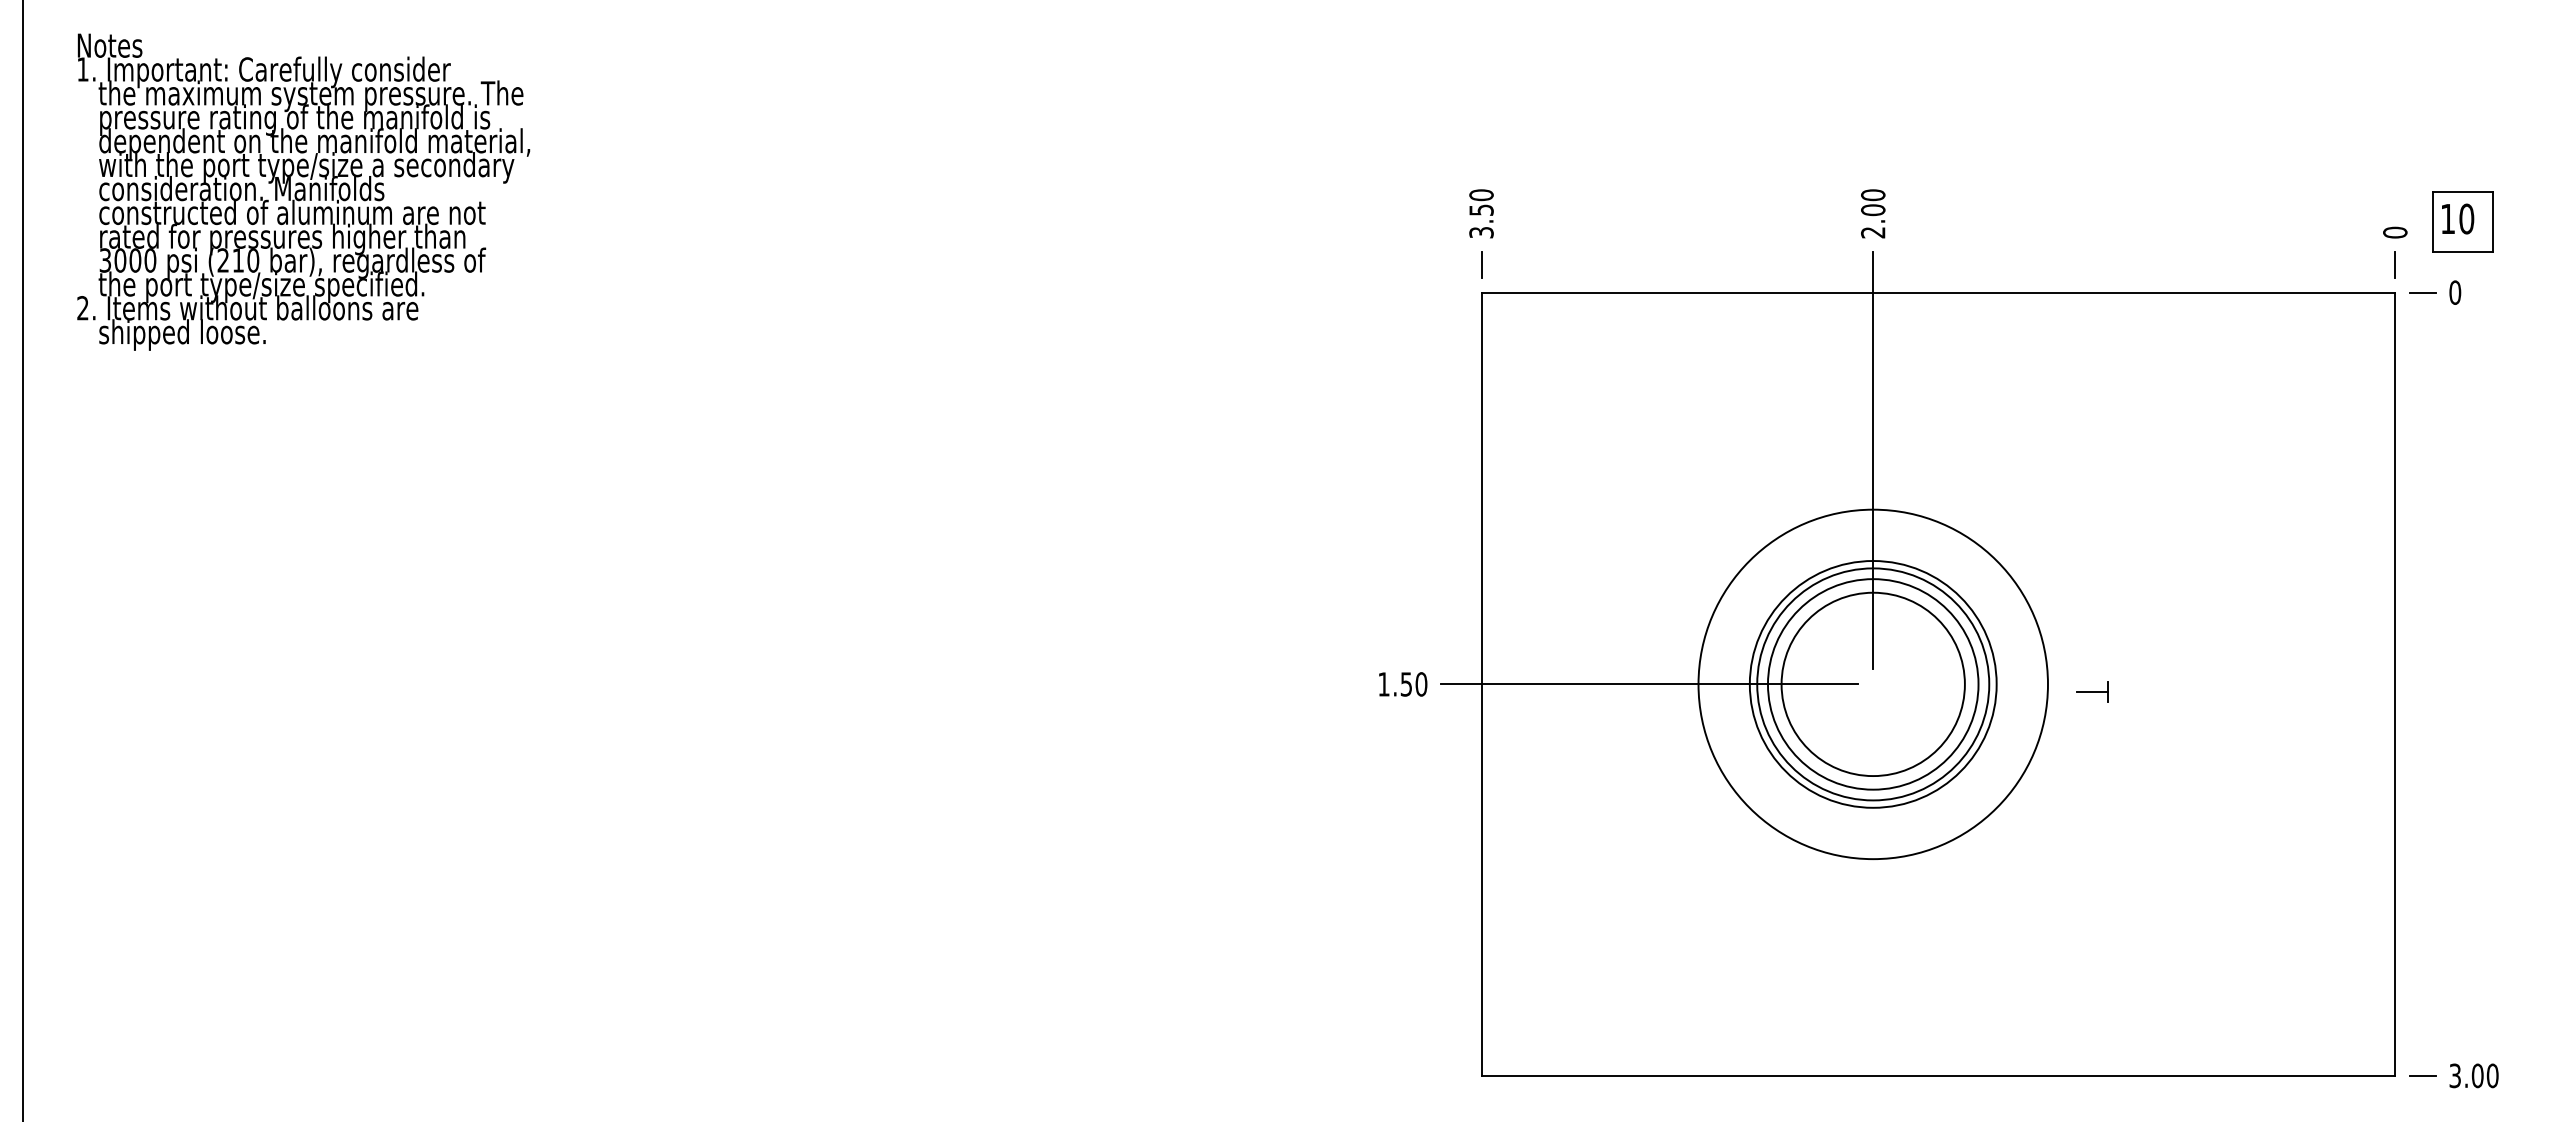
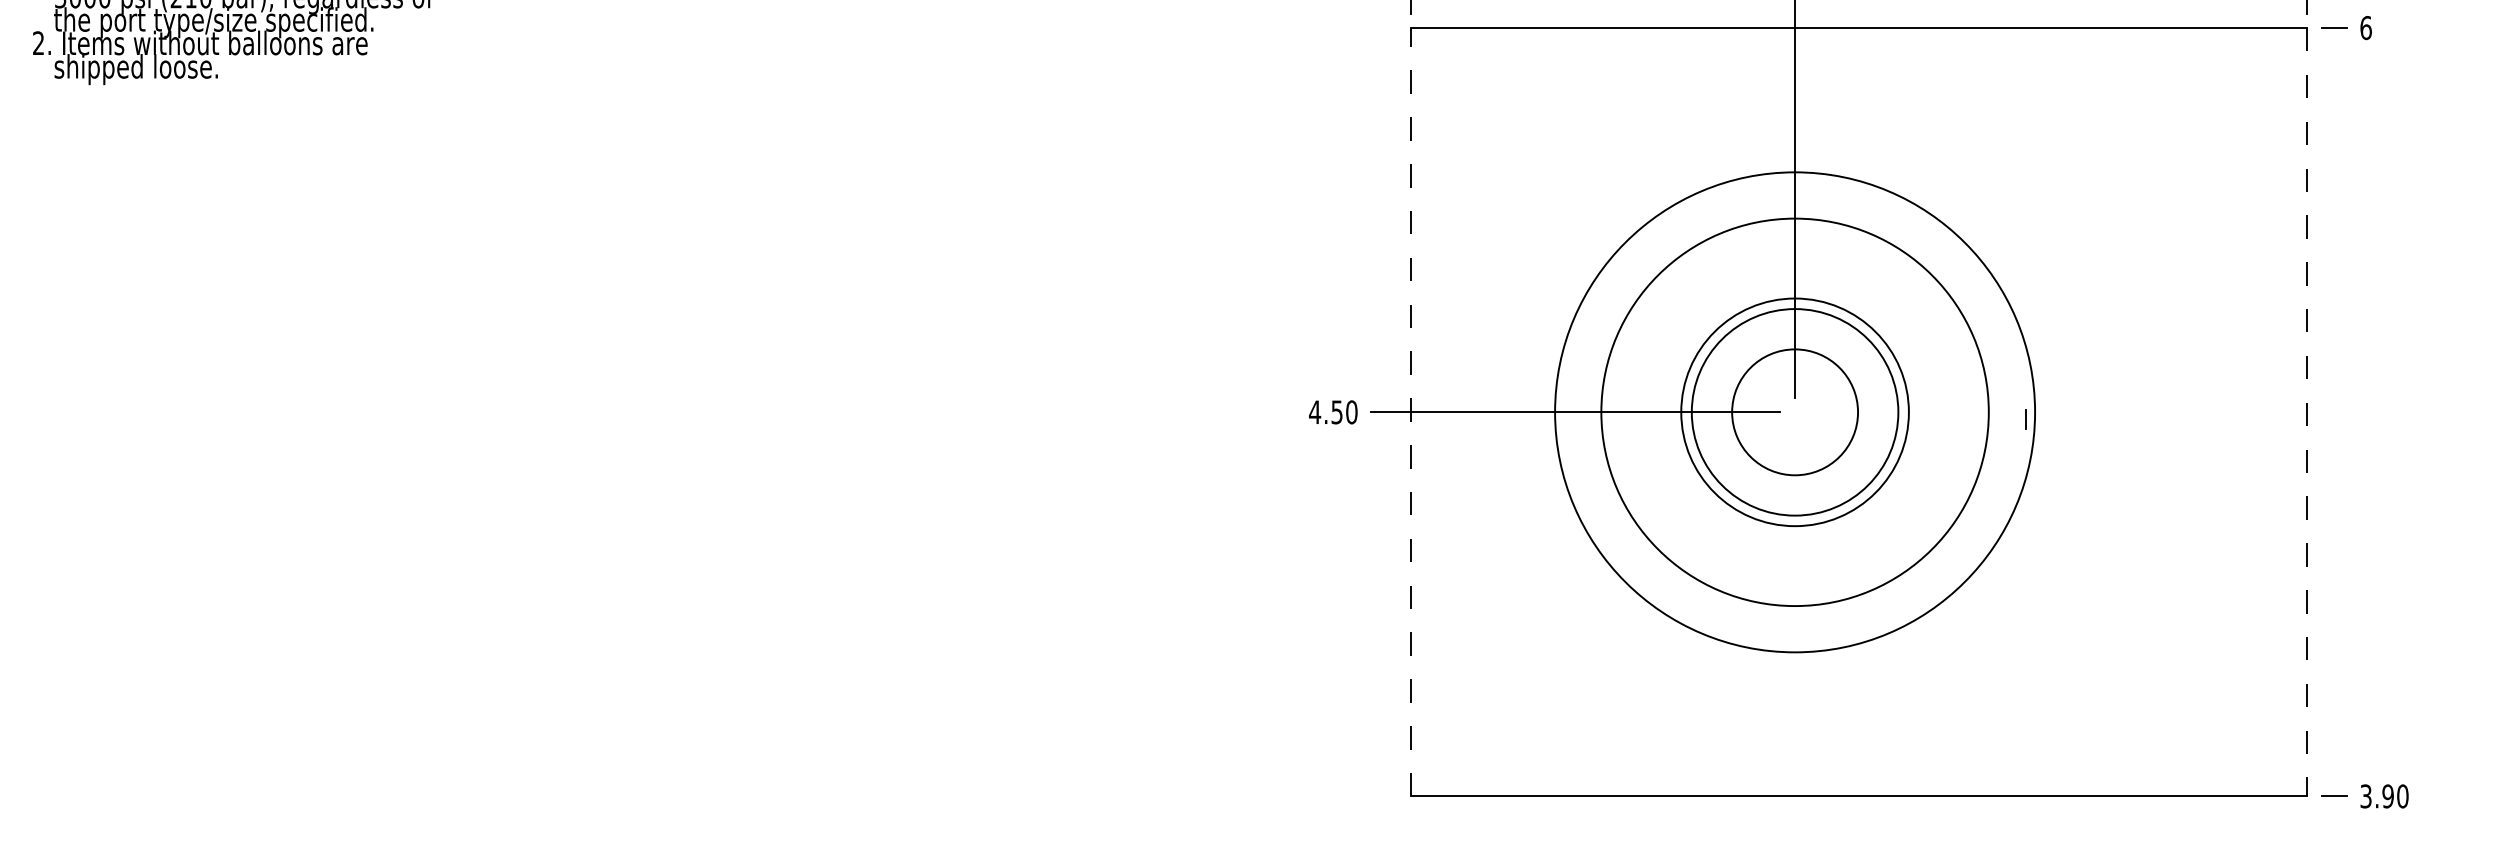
text: (2455, 292) -> (2366, 27), 0 -> 6
text: (1383, 684) -> (1314, 412), 1.50 -> 4.50
line: (1481, 684) -> (1410, 412), solid -> dashed
circle: (1872, 684) -> (1794, 412), size x0.7
circle: (1872, 684) -> (1794, 412), size x1.4
circle: (1872, 684) -> (1794, 412), size x1.6
line: (2395, 684) -> (2307, 412), solid -> dashed
line: (2092, 692) -> (2010, 420), removed
text: (2477, 1075) -> (2387, 796), 3.00 -> 3.90

